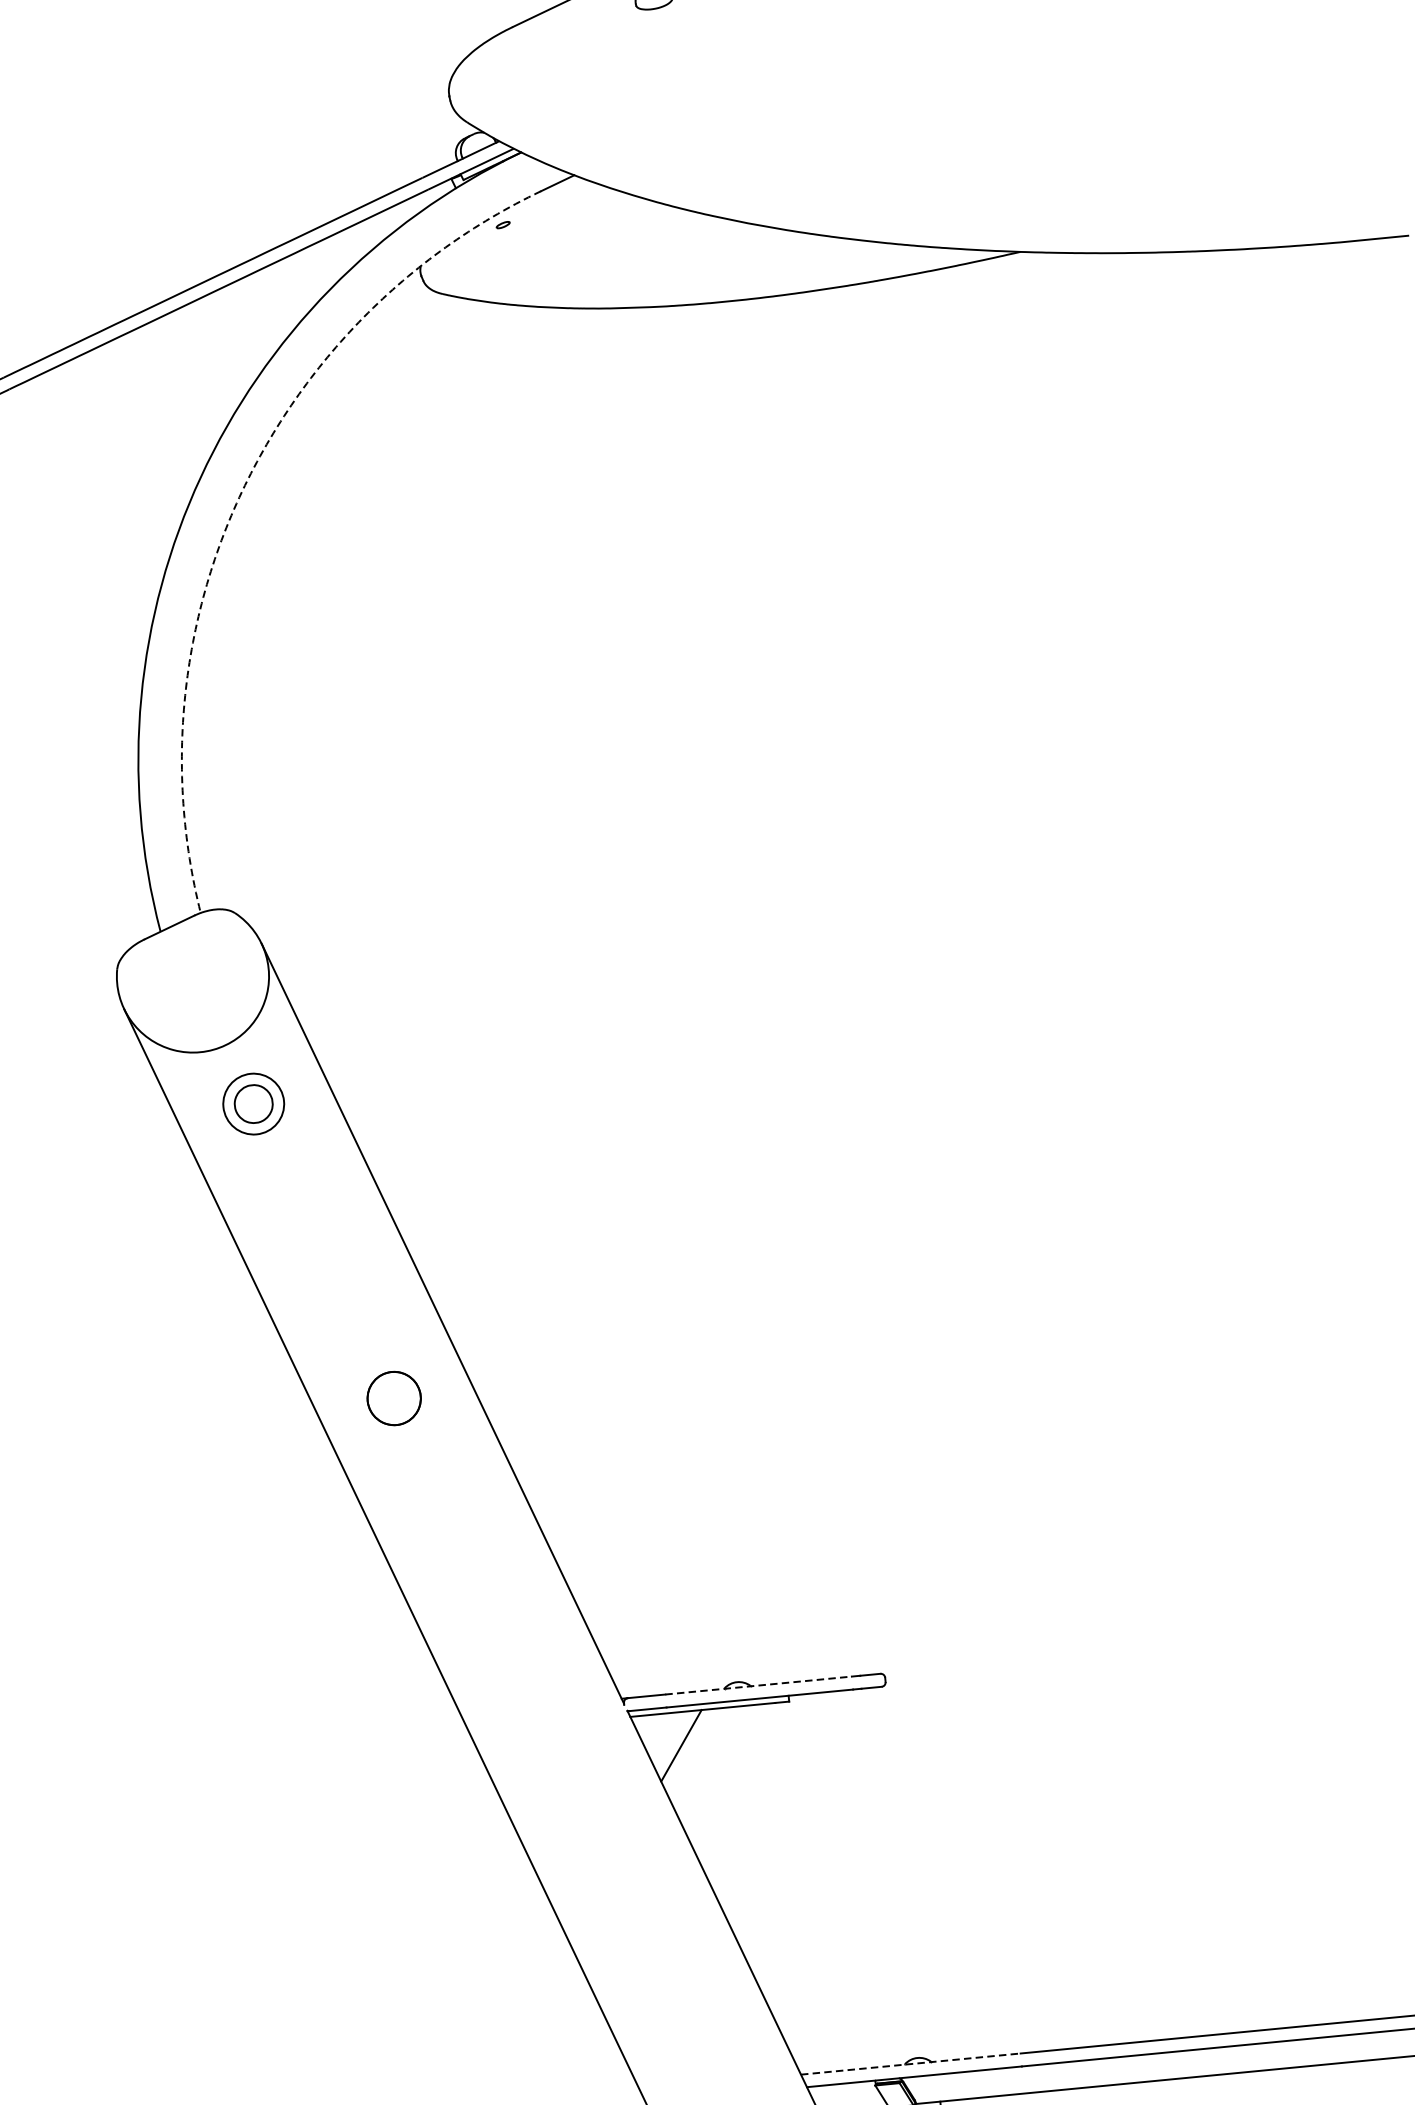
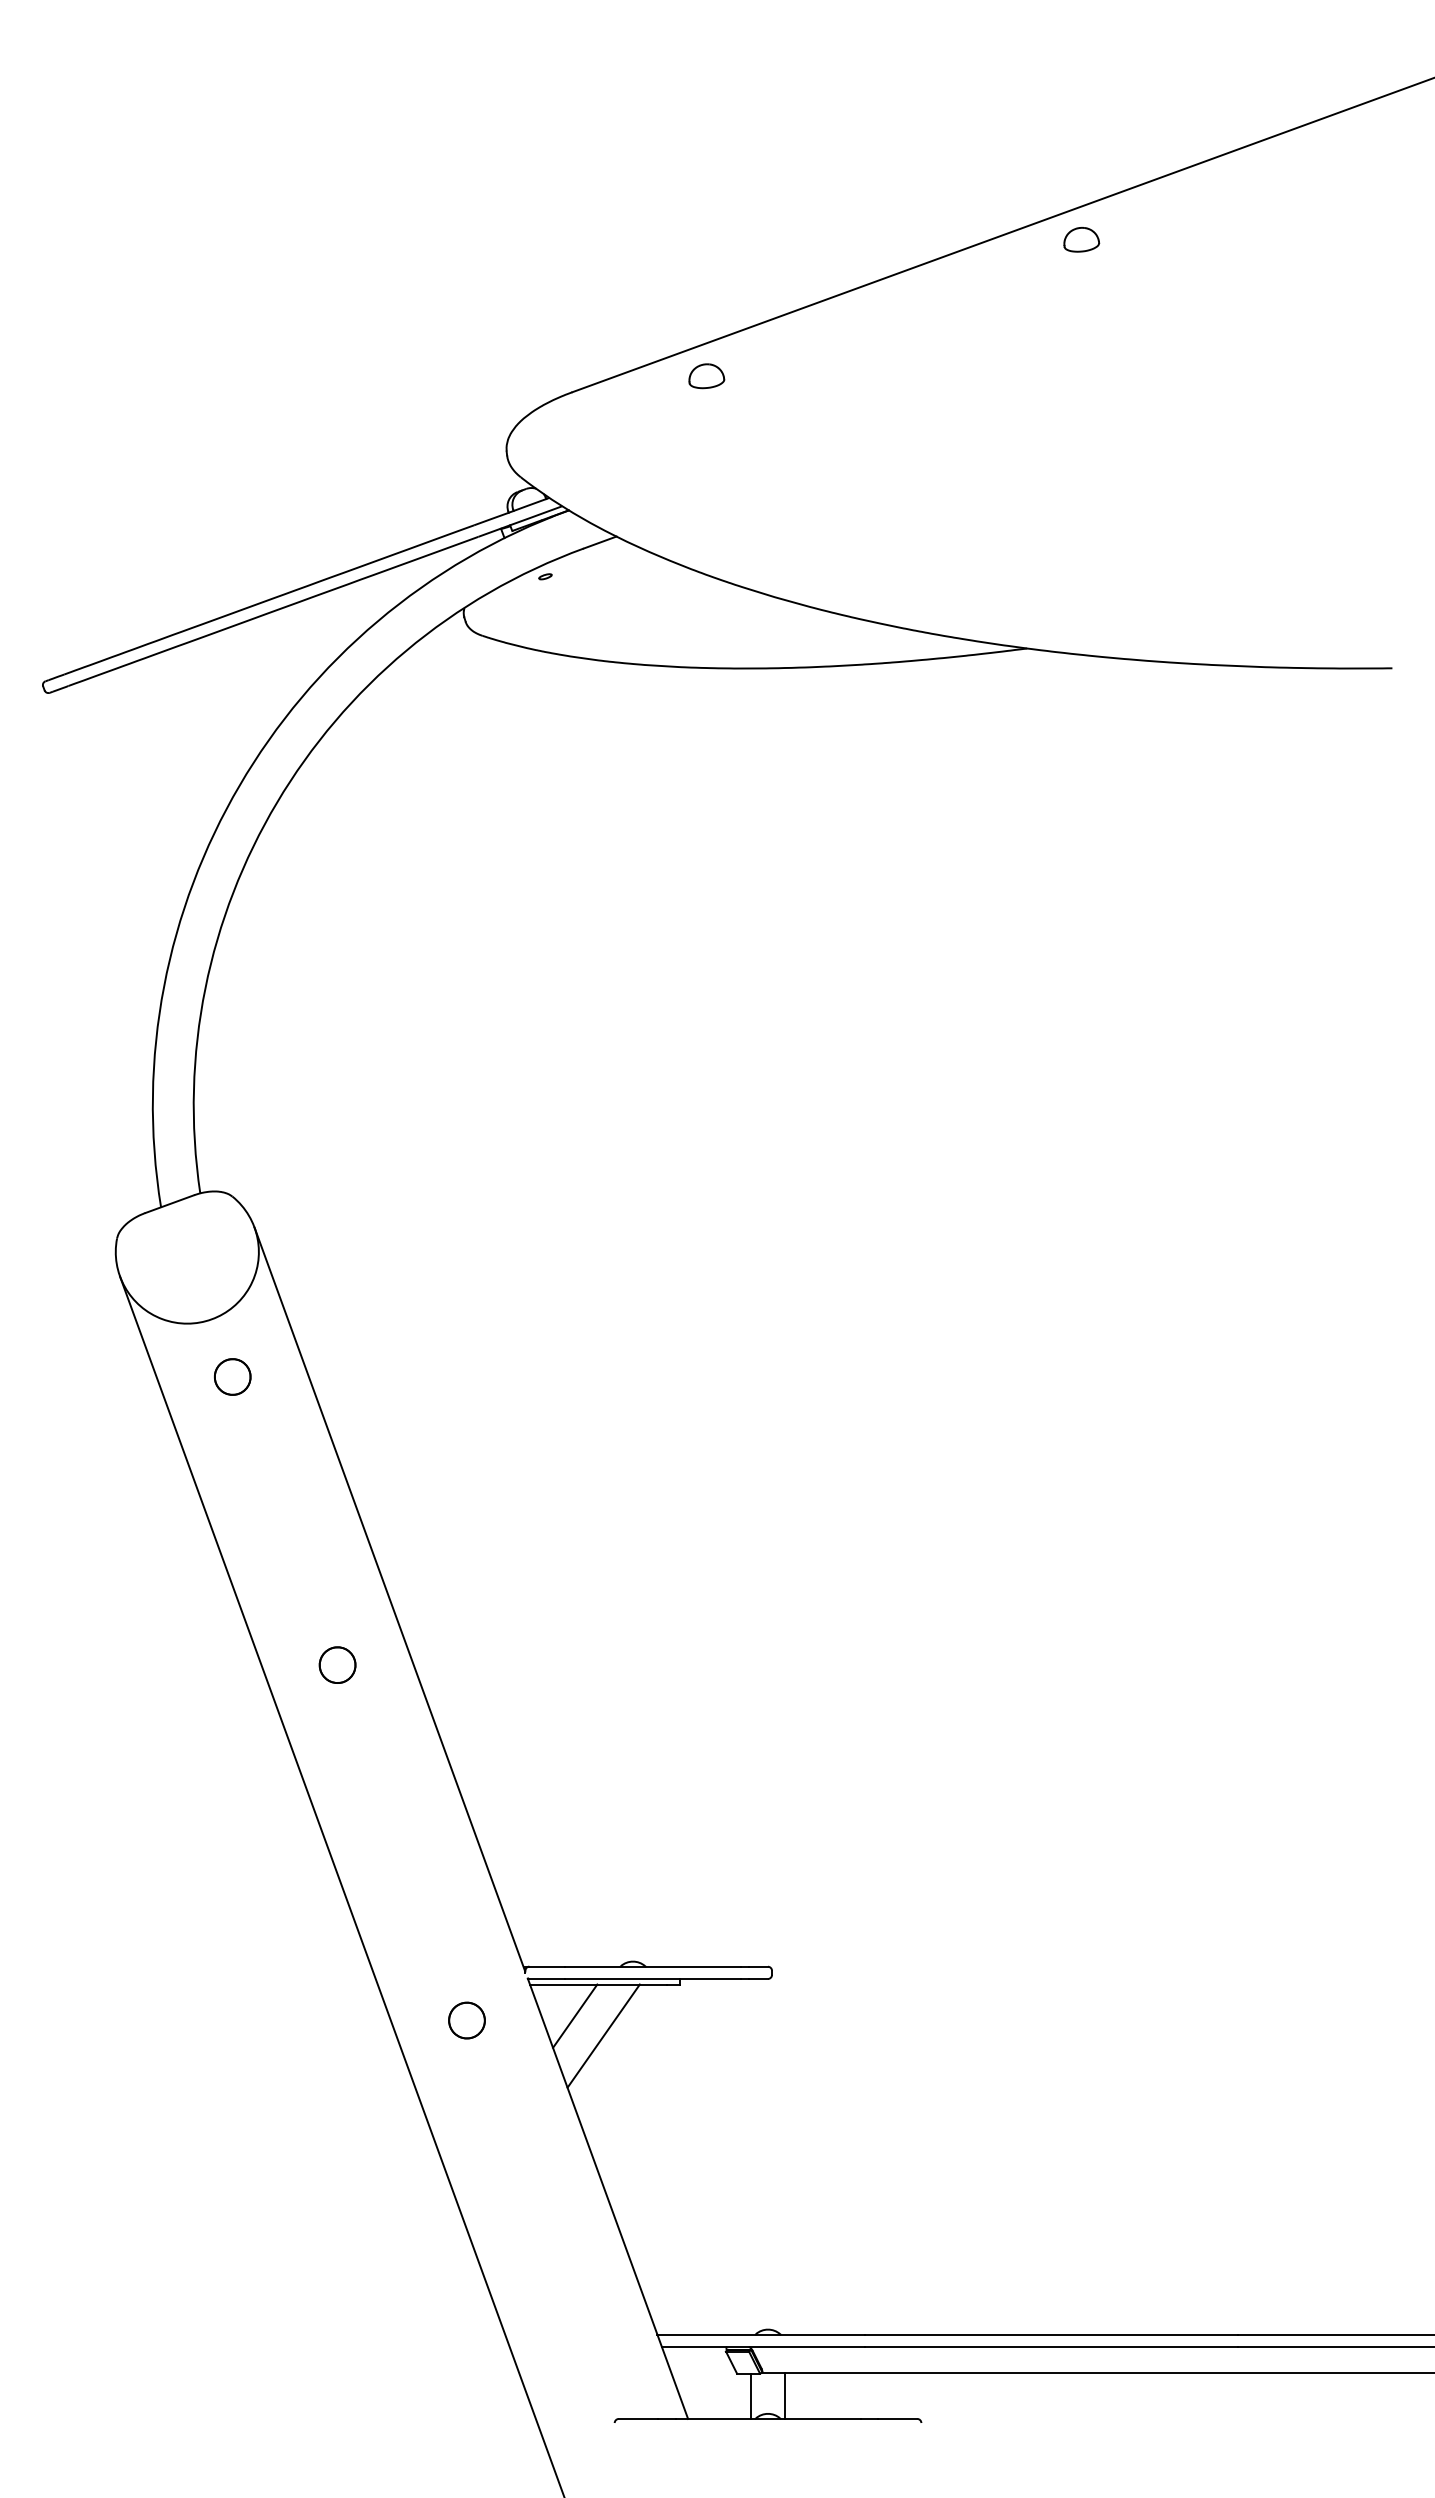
arc: (242, 491) -> (277, 802), dashed -> solid
circle: (253, 1103) -> (232, 1376), size x0.62
part: (393, 1397) -> (337, 1664), size x0.71
line: (759, 1685) -> (653, 1966), dashed -> solid
part: (566, 1761) -> (466, 2020), added
line: (713, 1763) -> (603, 2035), added
line: (911, 2063) -> (761, 2334), dashed -> solid

